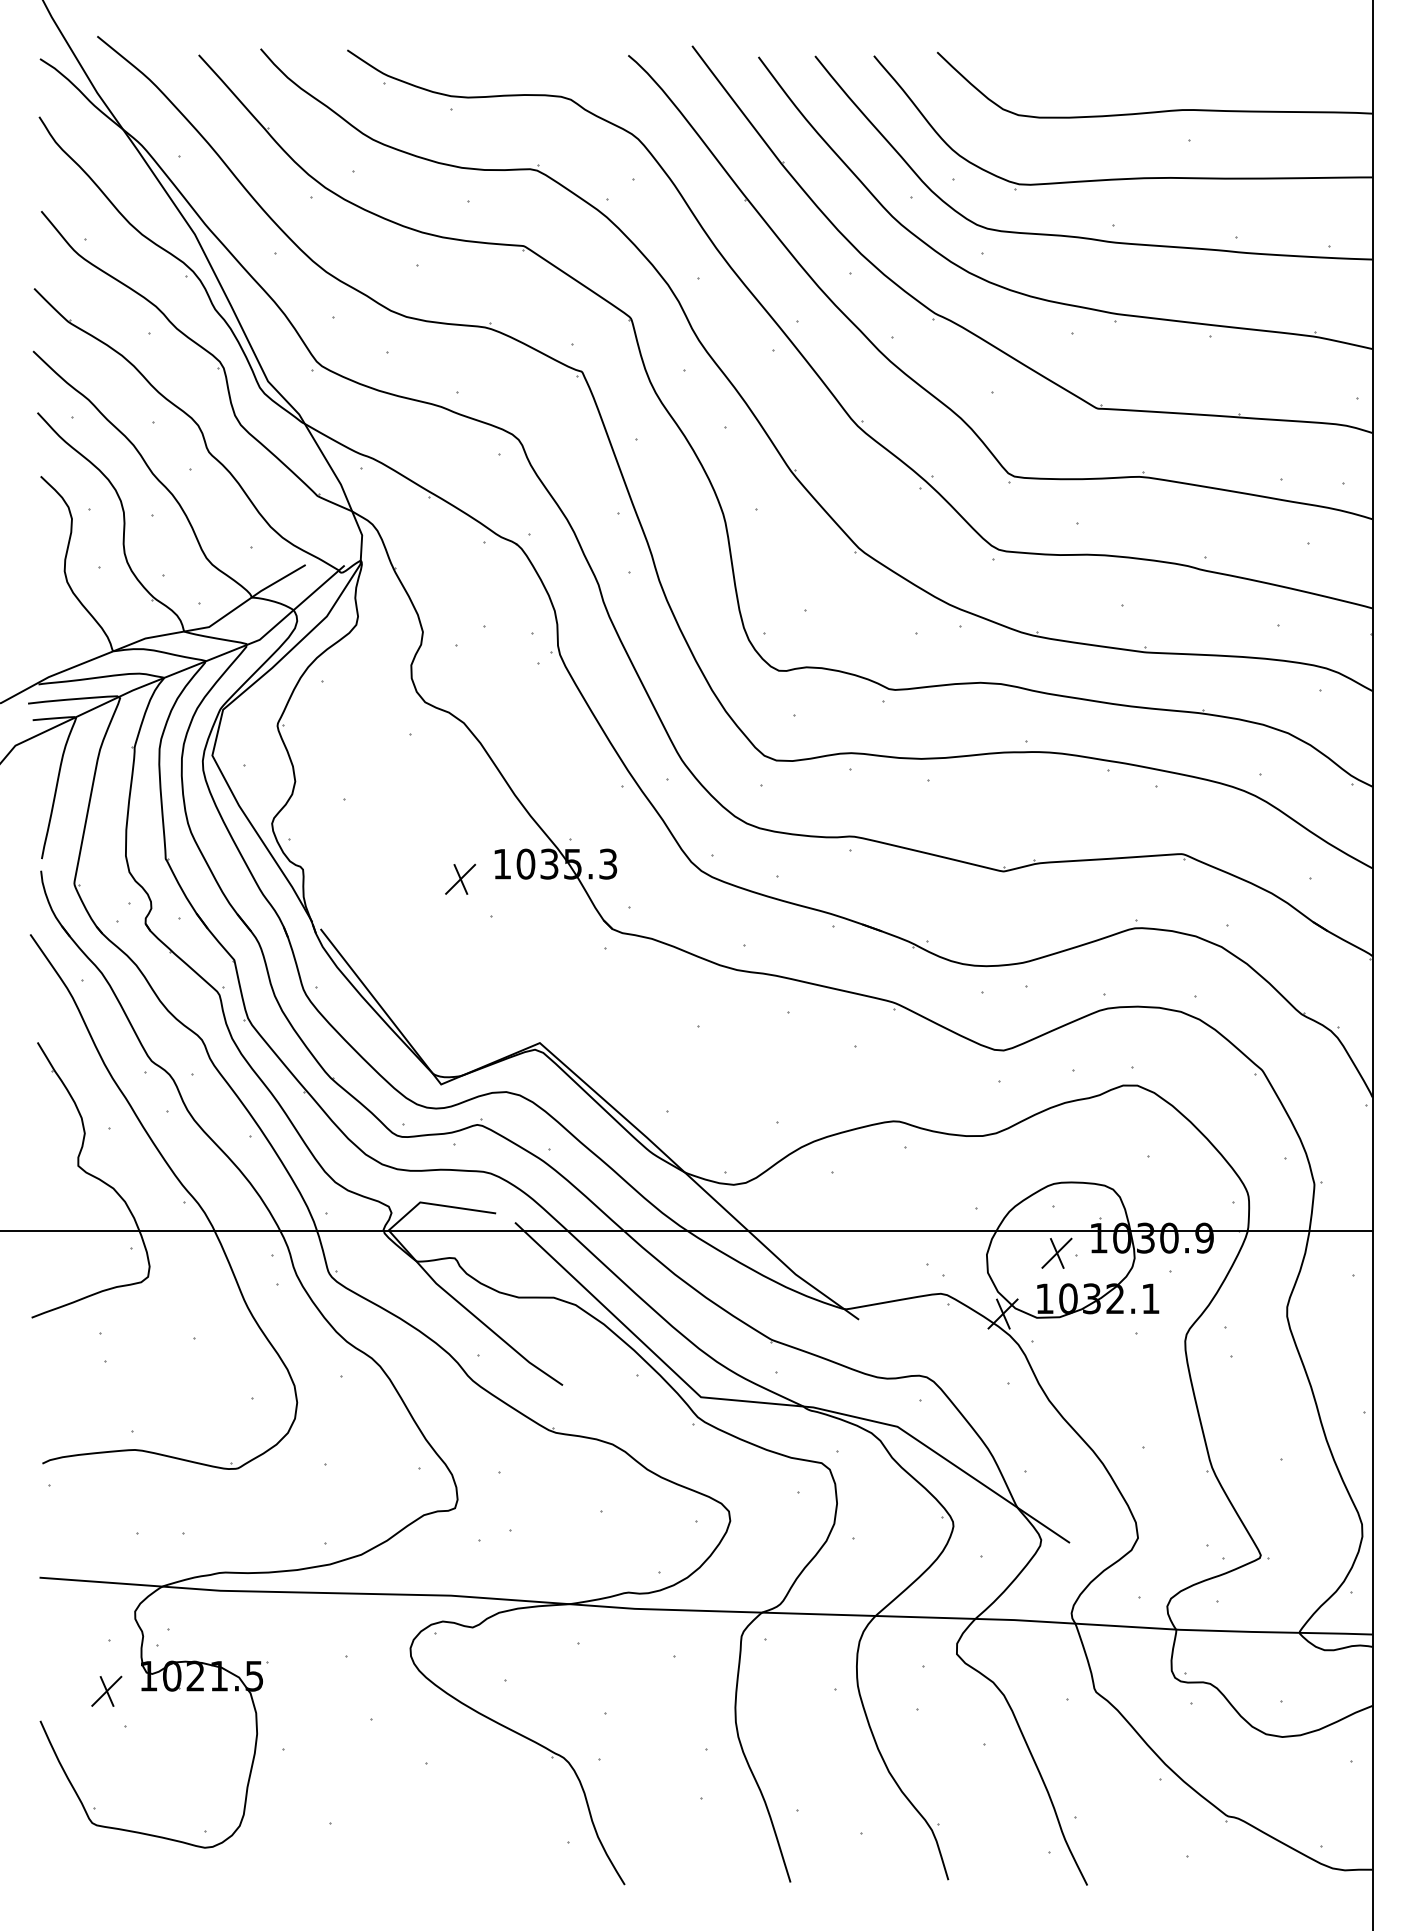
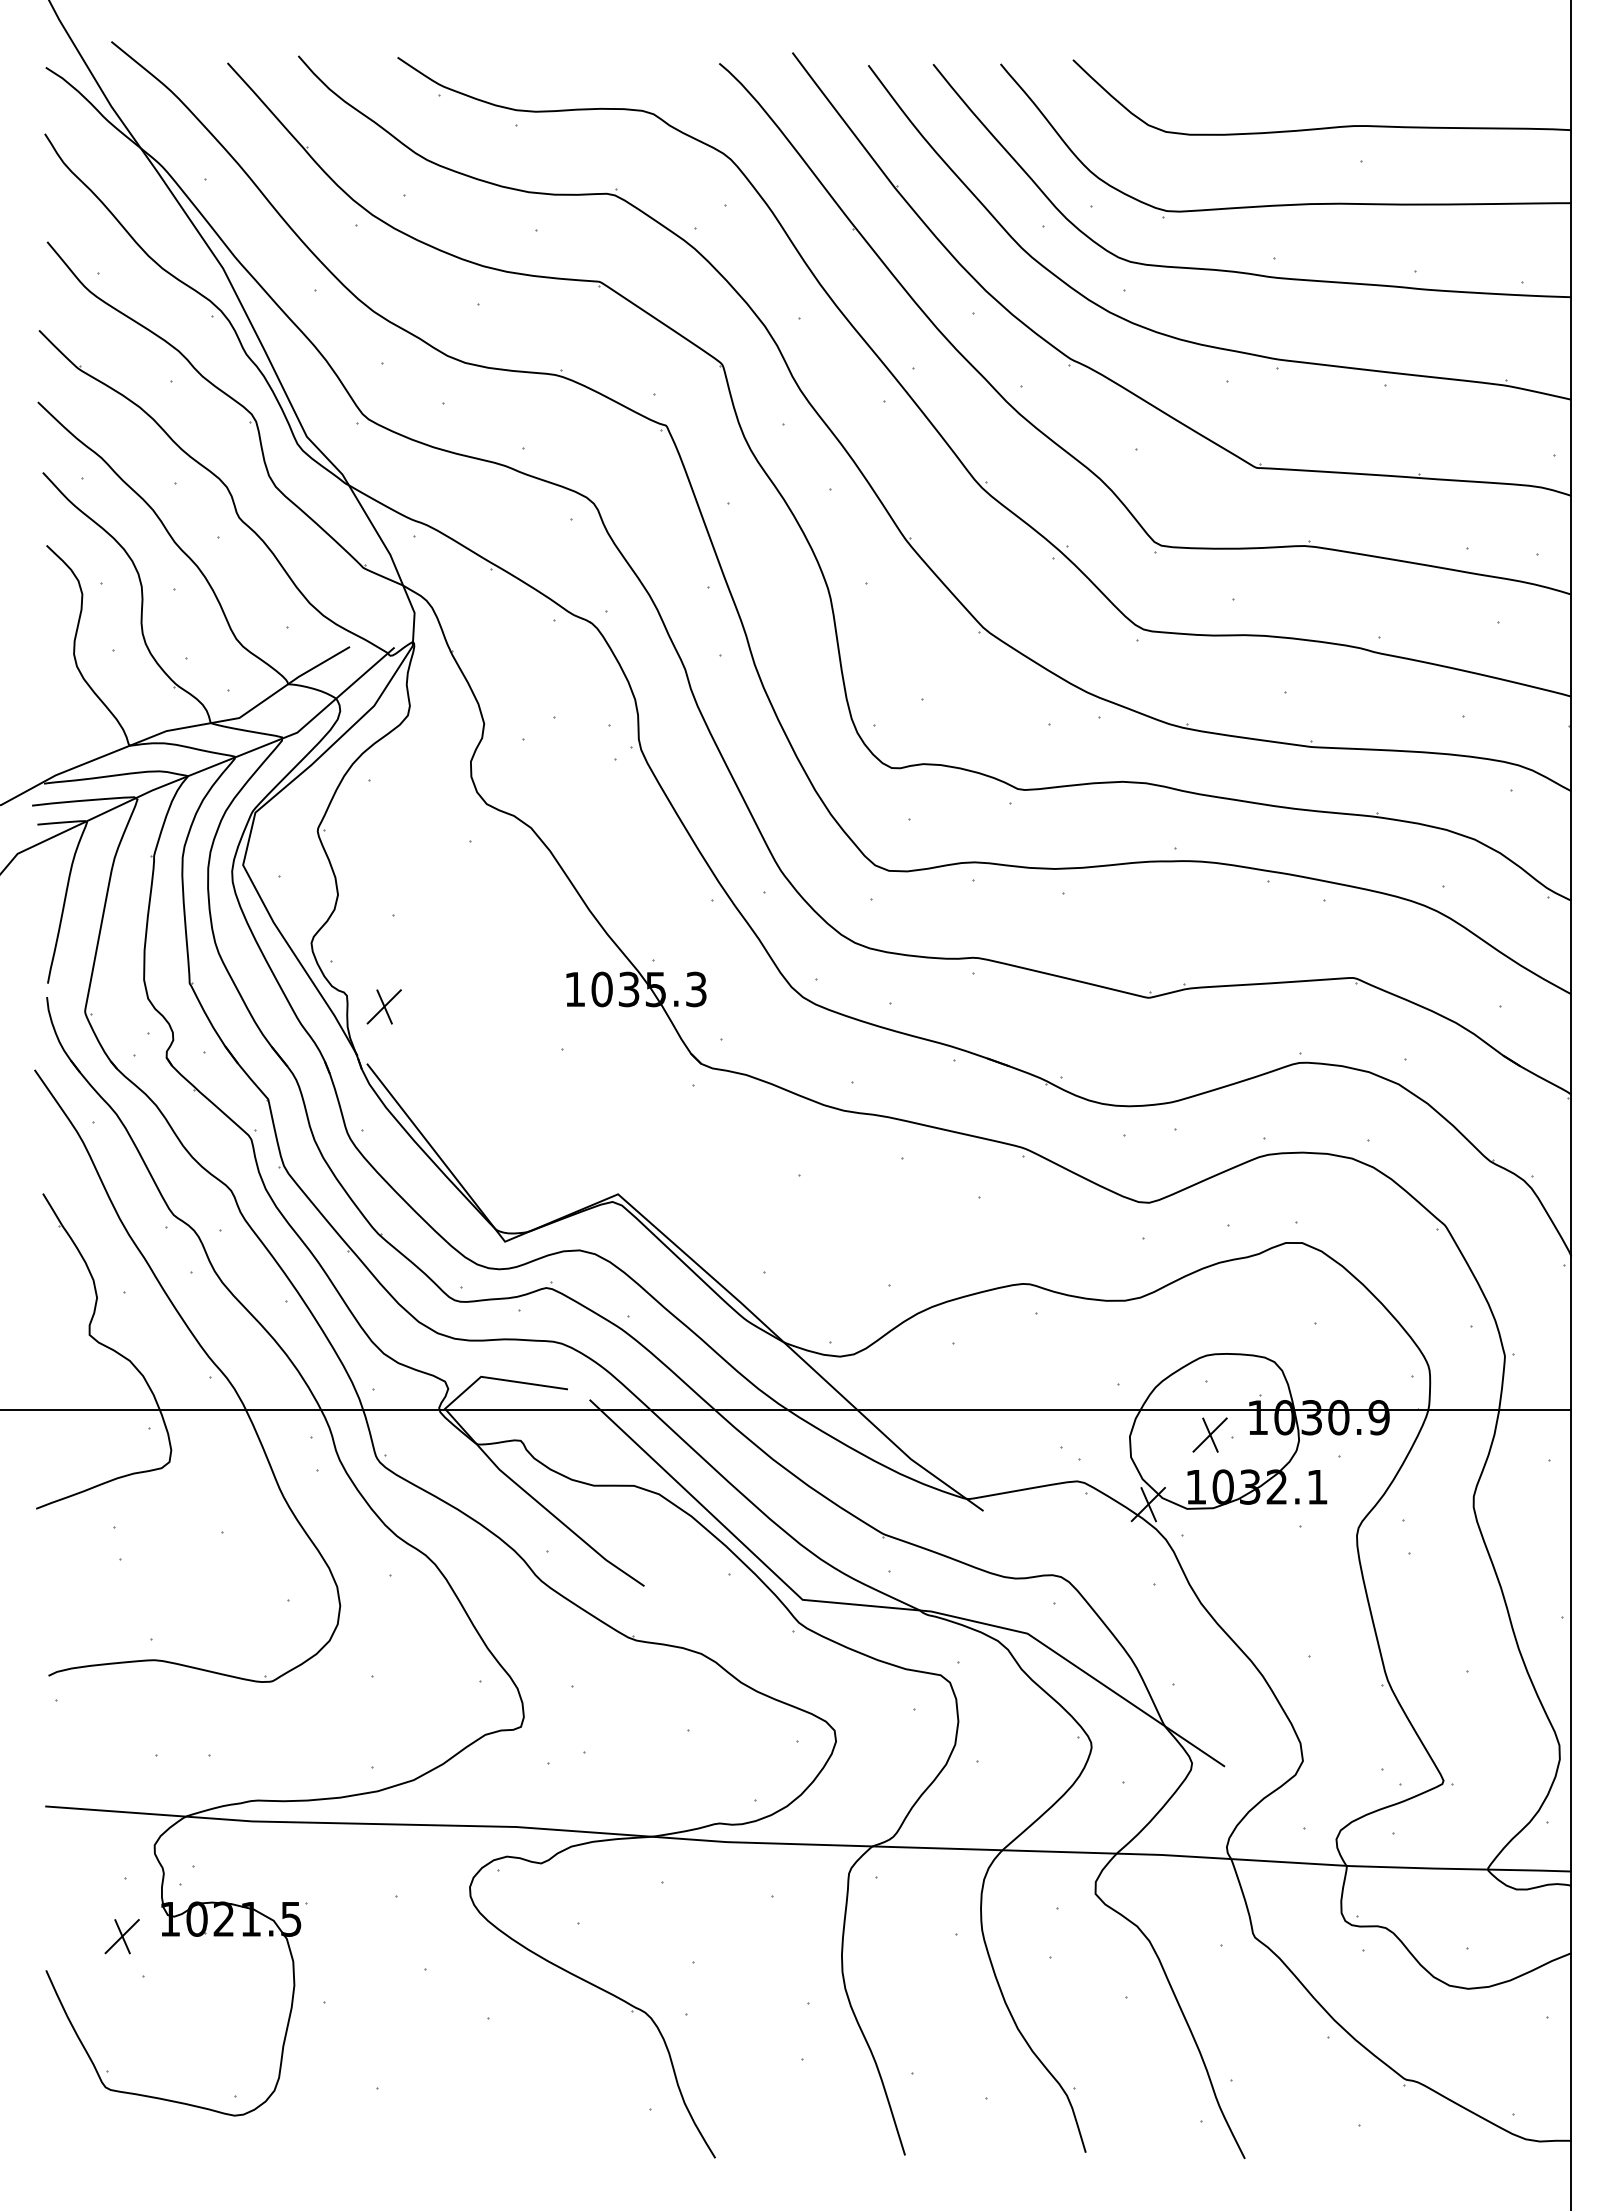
part: (459, 879) -> (383, 1006), moved

